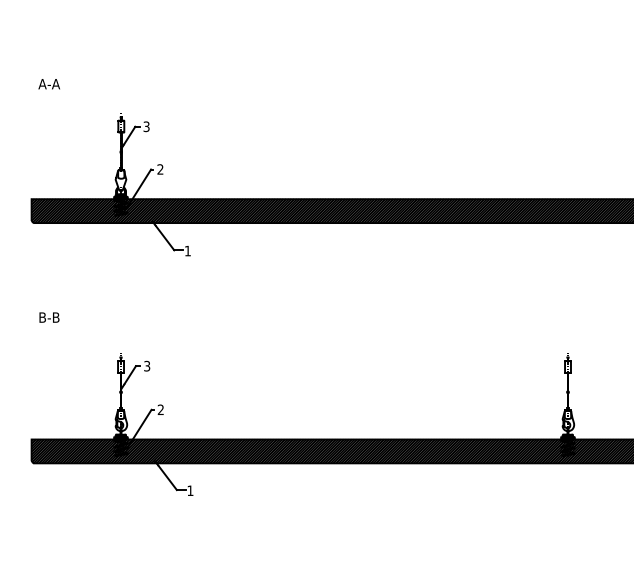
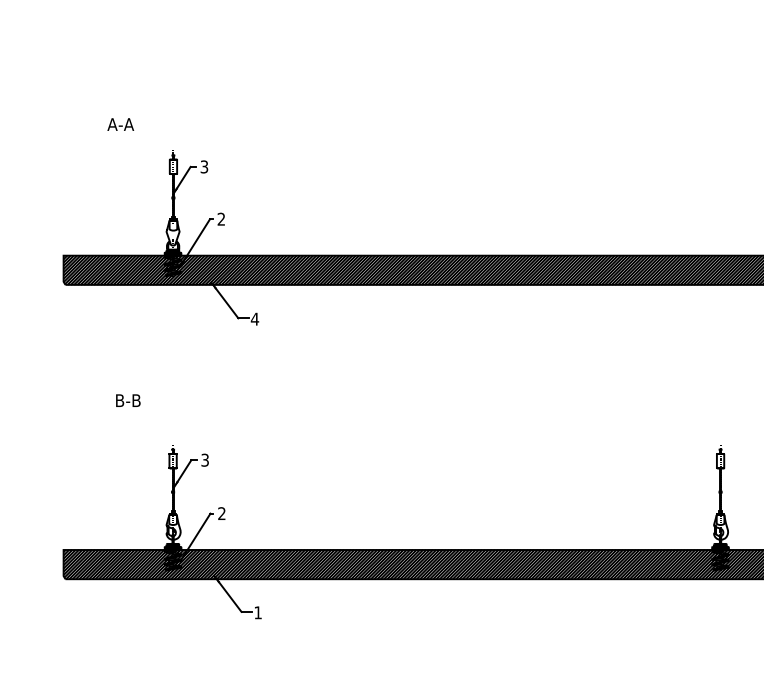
text: (48, 84) -> (119, 124), moved
text: (187, 250) -> (254, 318), 1 -> 4
text: (49, 317) -> (128, 400), moved

